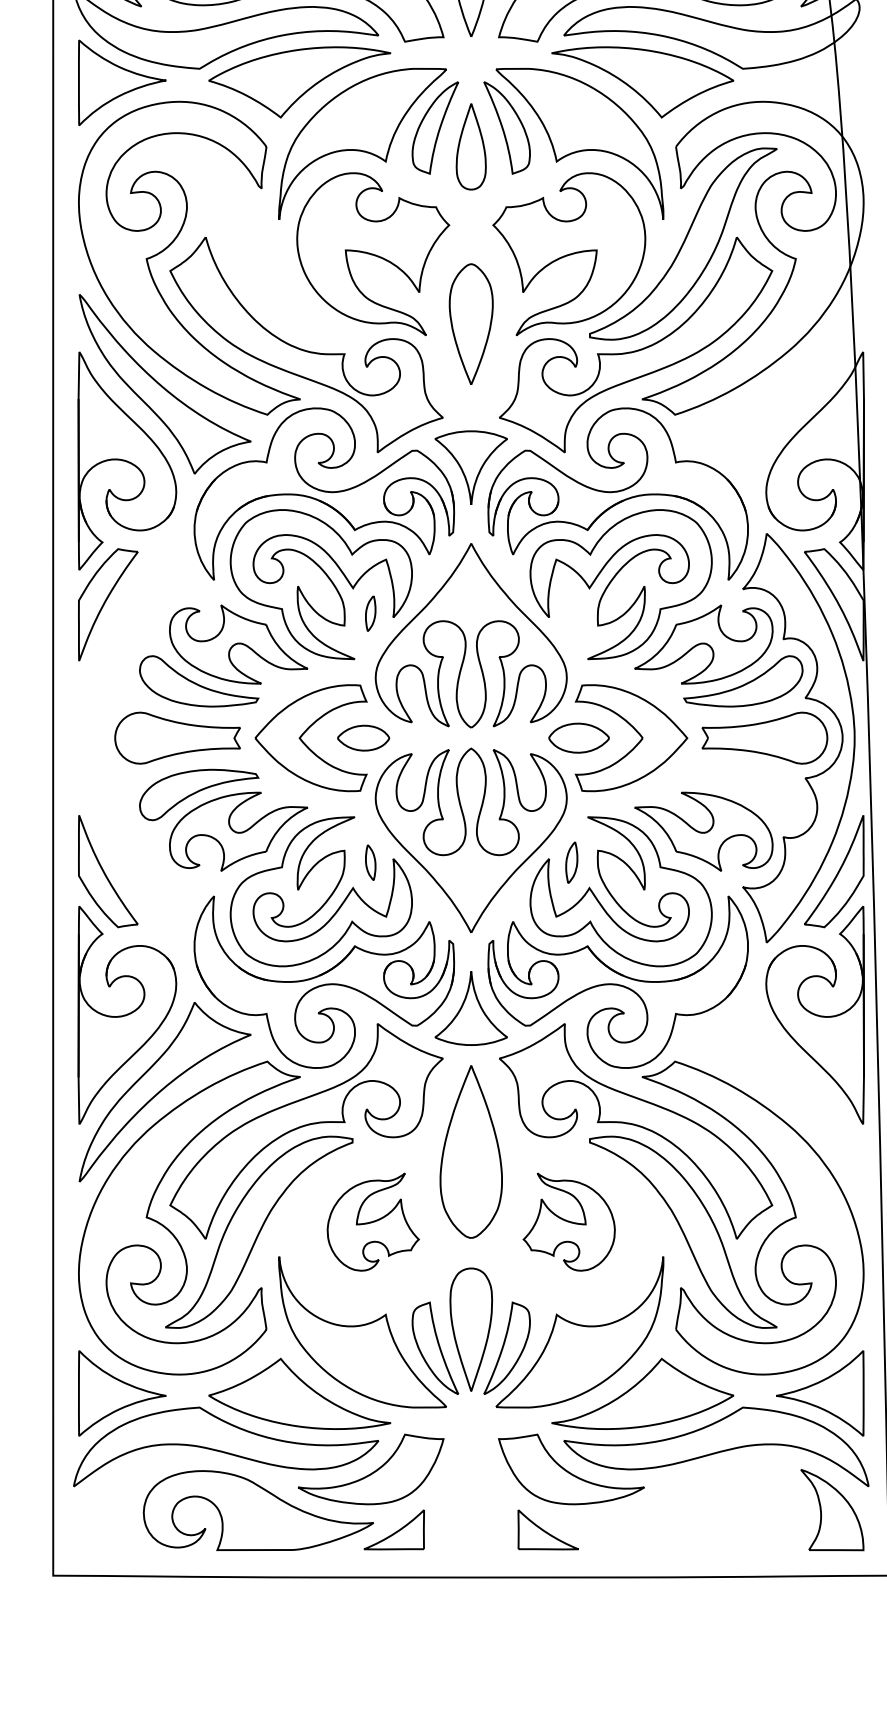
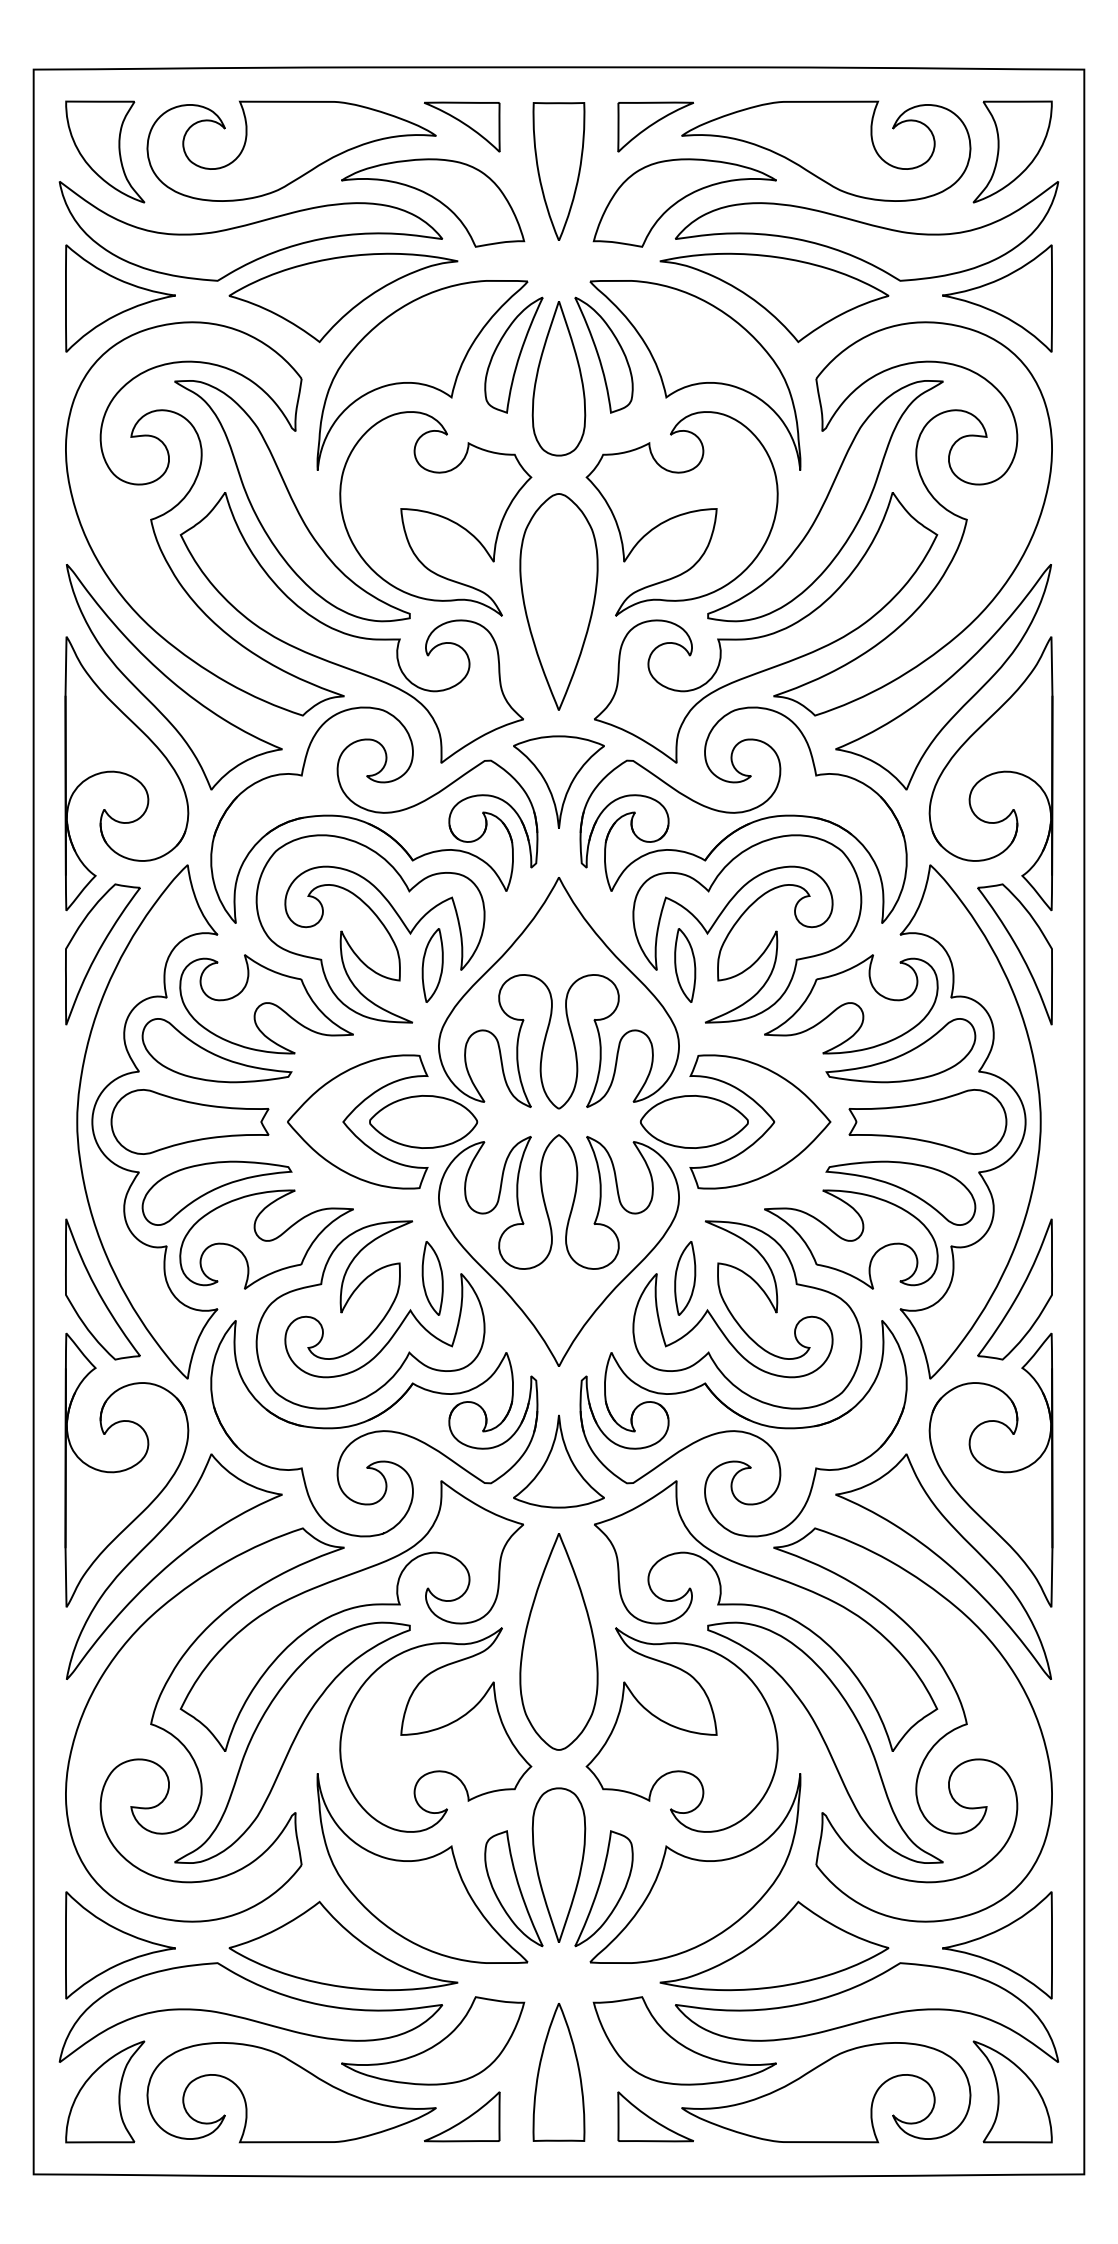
part: (820, 82) -> (997, 298), added
part: (470, 146) -> (558, 378), size x1.43
part: (259, 244) -> (292, 501), added
part: (470, 323) -> (558, 601), size x1.43
part: (777, 384) -> (943, 677), added
part: (370, 613) -> (432, 965), size x1.67
part: (571, 613) -> (685, 965), added
part: (137, 698) -> (139, 1072), added
part: (363, 737) -> (423, 1121), size x1.67
part: (579, 737) -> (694, 1121), size x1.43
part: (743, 794) -> (900, 1192), added
part: (370, 862) -> (432, 1278), size x1.67
part: (571, 862) -> (685, 1278), size x1.43
part: (777, 1091) -> (943, 1566), added
part: (373, 1221) -> (435, 1729), size x1.67
part: (568, 1221) -> (681, 1729), size x1.67
part: (470, 1494) -> (558, 2072), added
part: (110, 1509) -> (105, 2091), added
part: (684, 1510) -> (826, 2092), added

